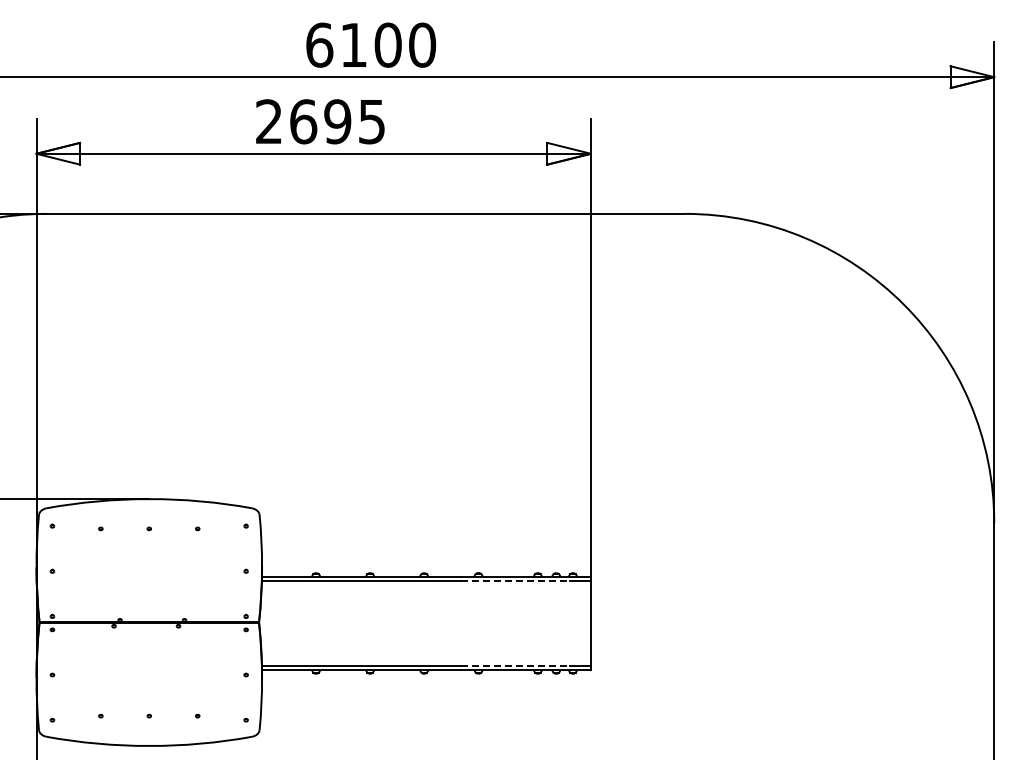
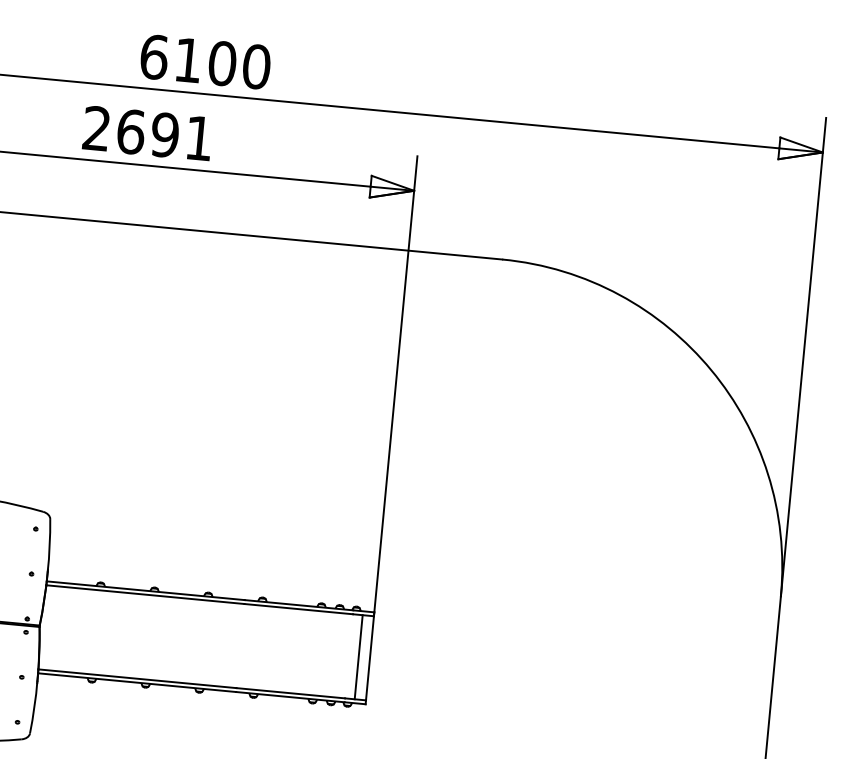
text: (371, 122) -> (198, 139), 2695 -> 2691
line: (515, 581) -> (298, 609), dashed -> solid
line: (579, 623) -> (358, 657), added
line: (515, 665) -> (290, 693), dashed -> solid

